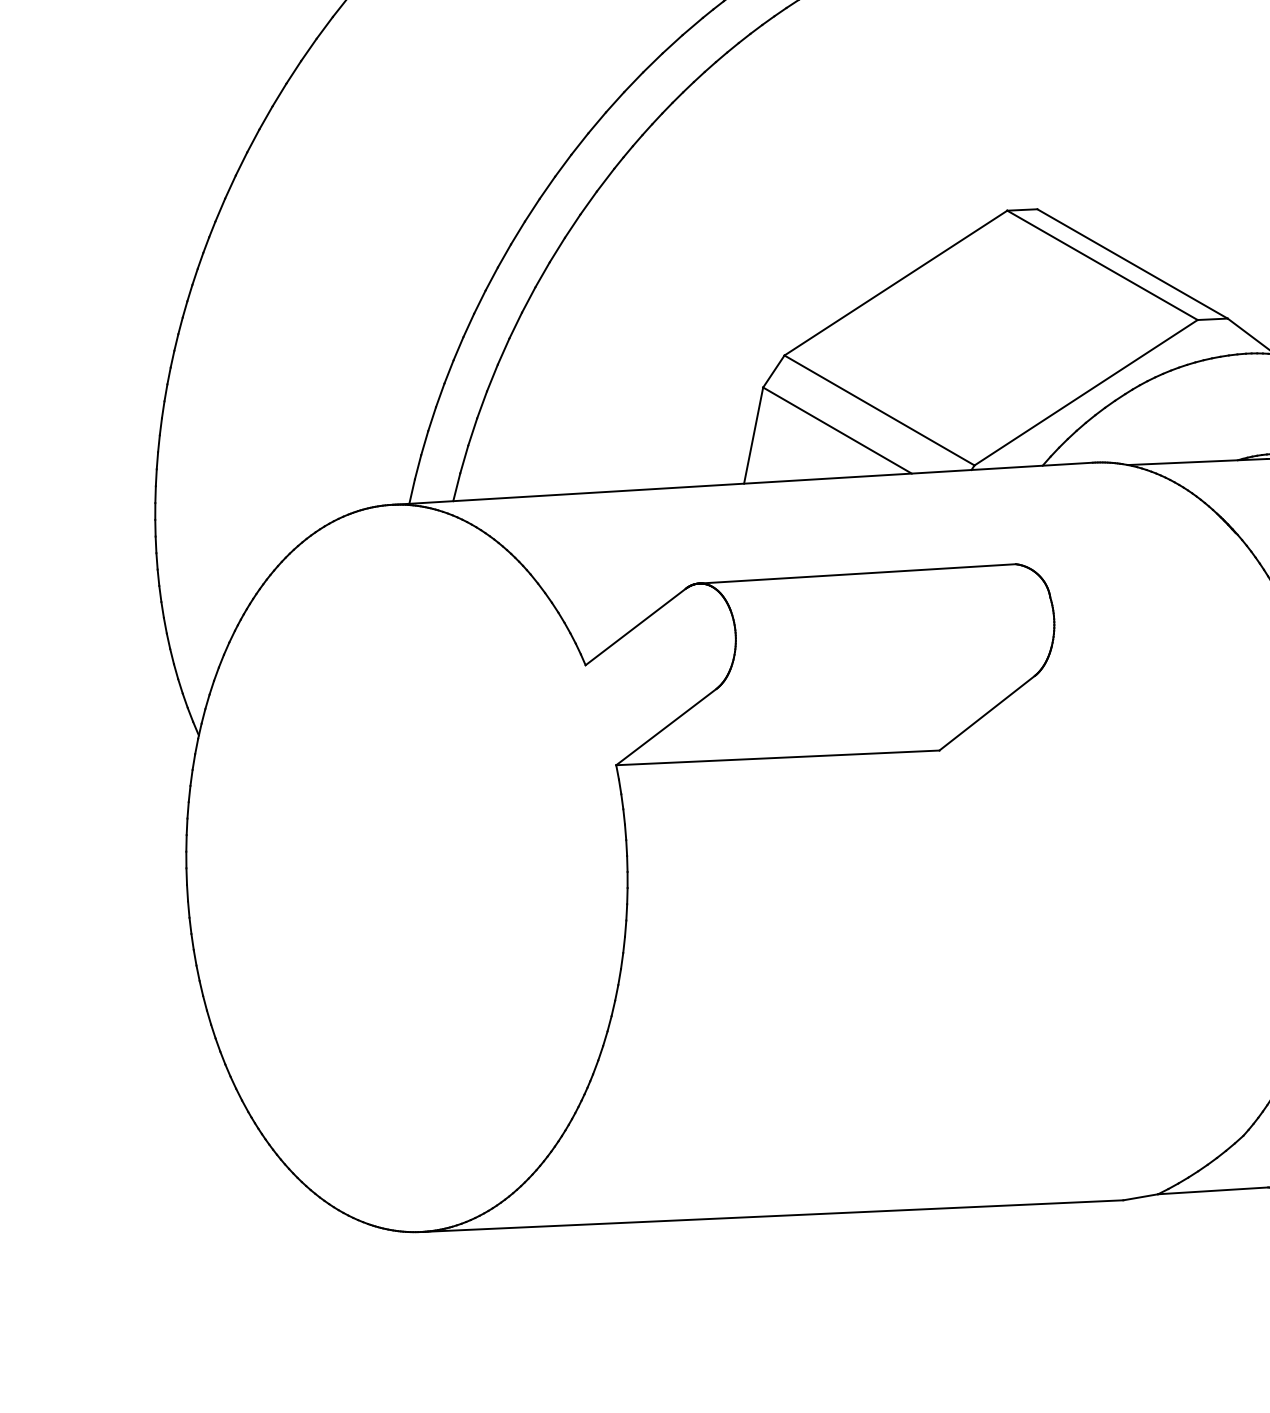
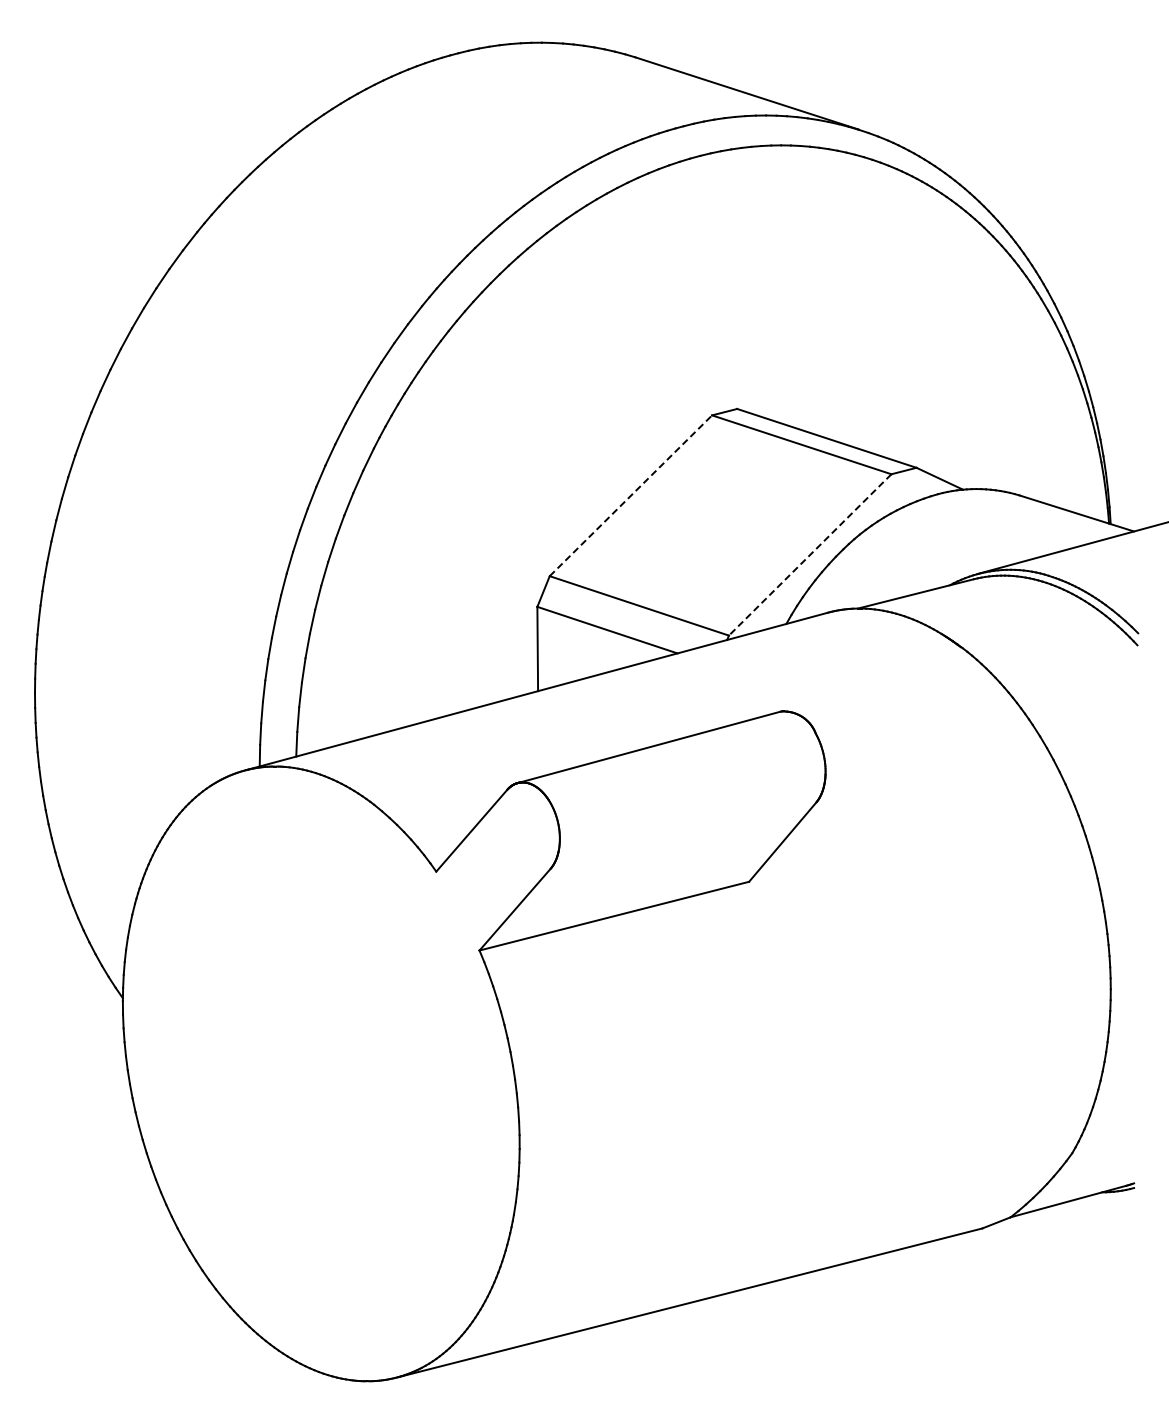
line: (896, 282) -> (631, 495), solid -> dashed
line: (1085, 393) -> (809, 555), solid -> dashed

